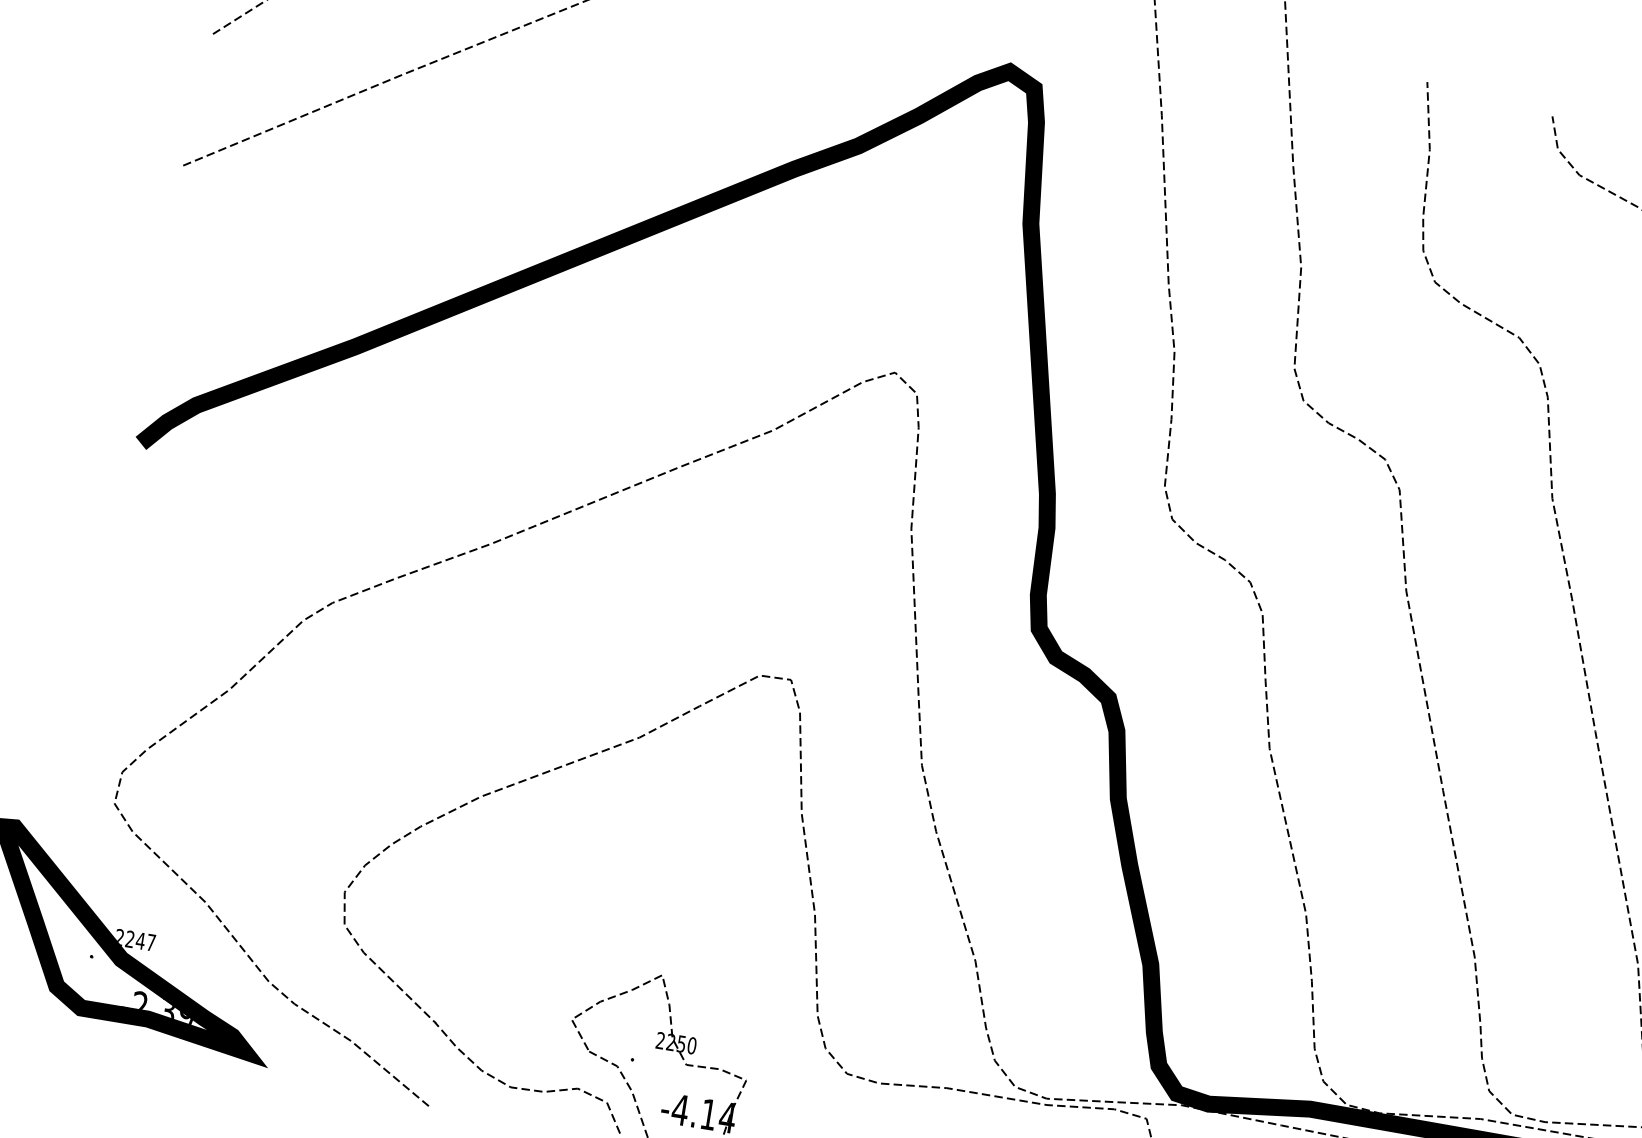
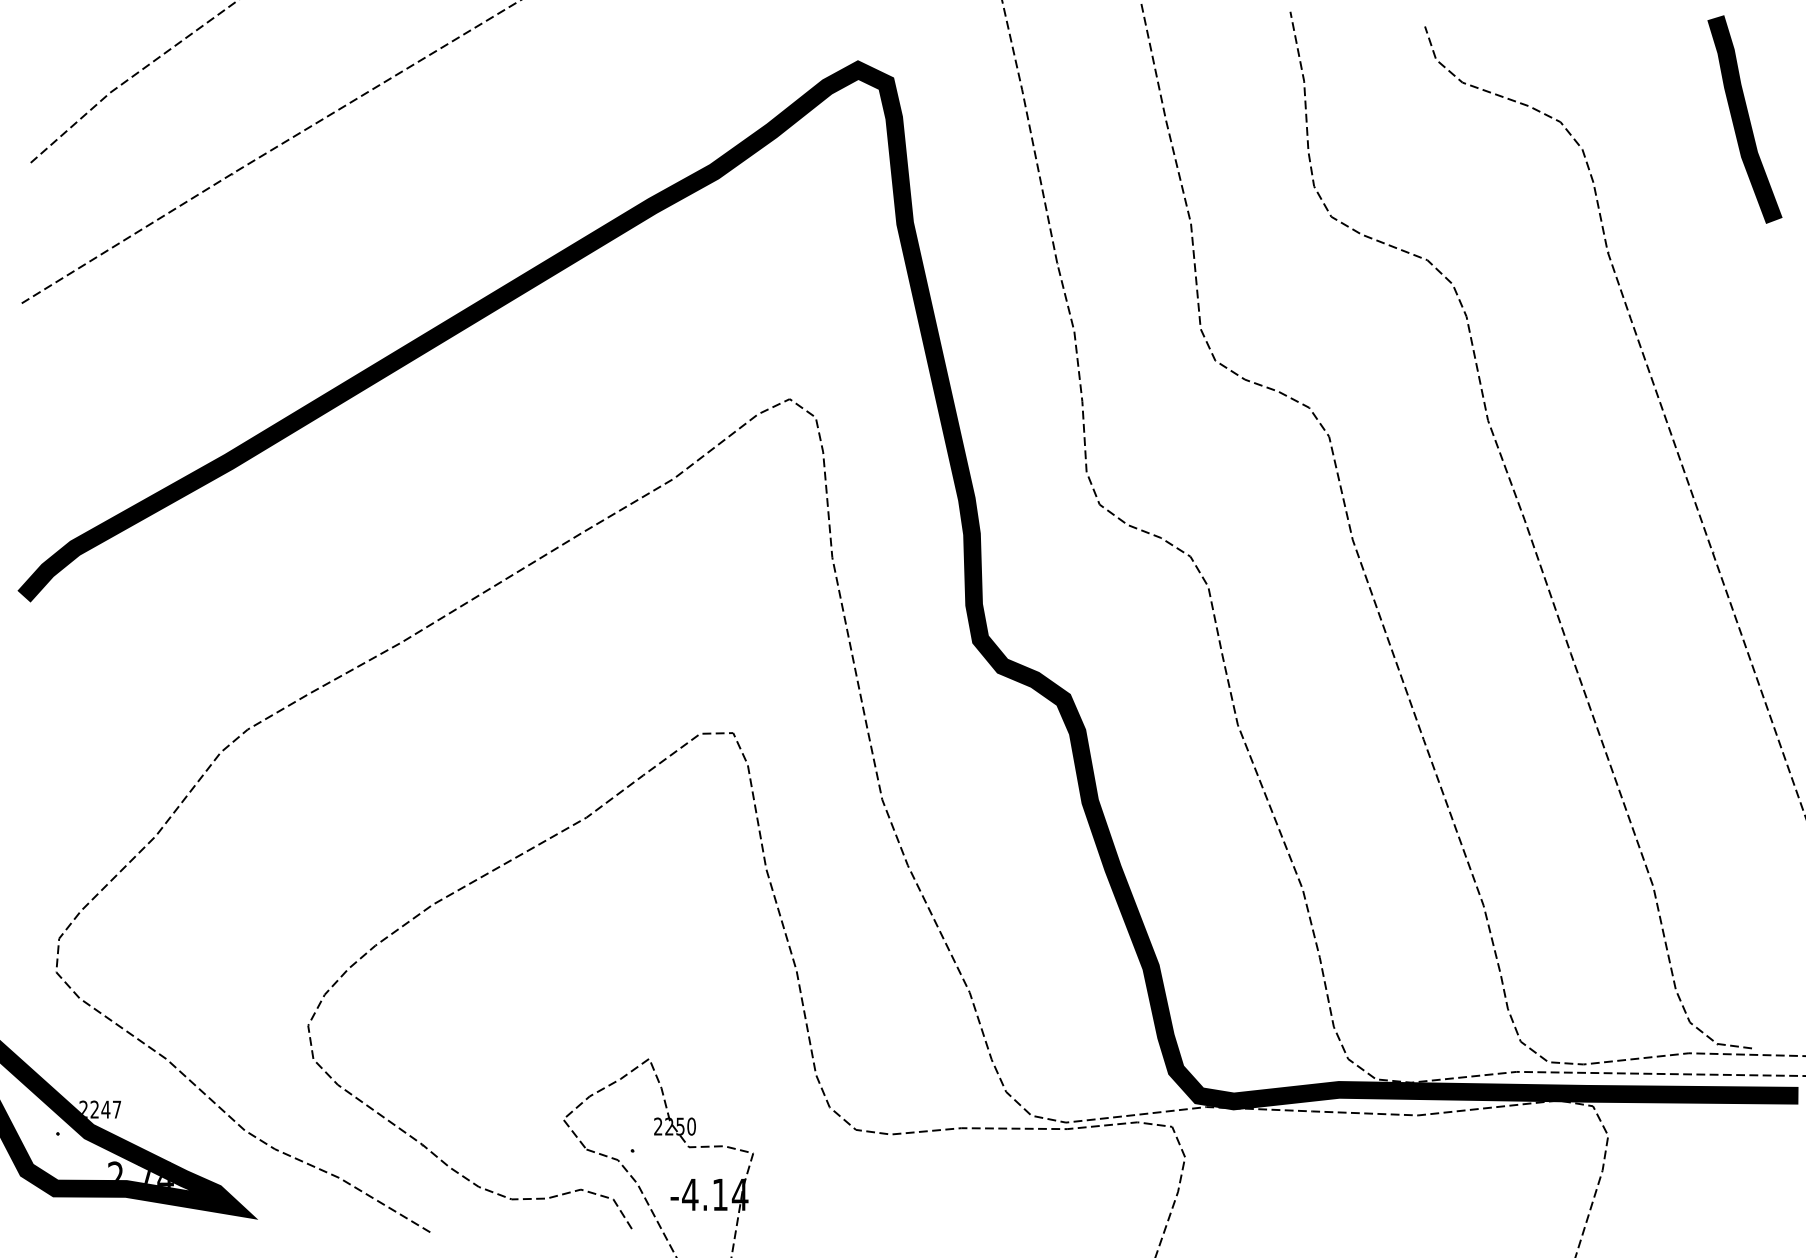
text: (178, 1011) -> (156, 1176), -2.39 -> -2.74

